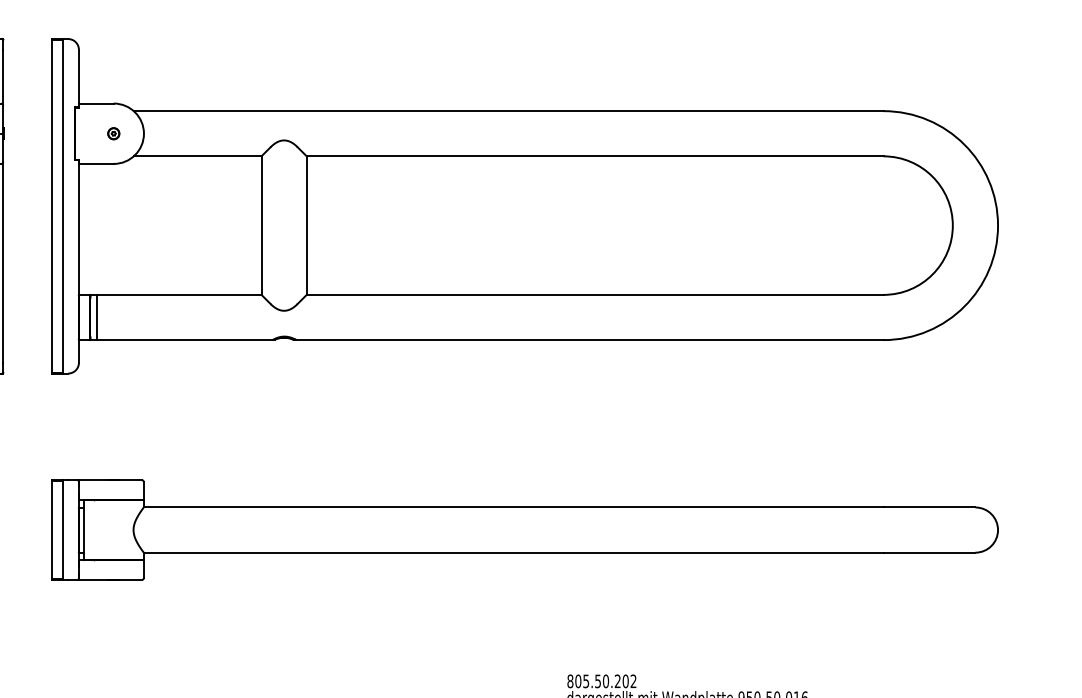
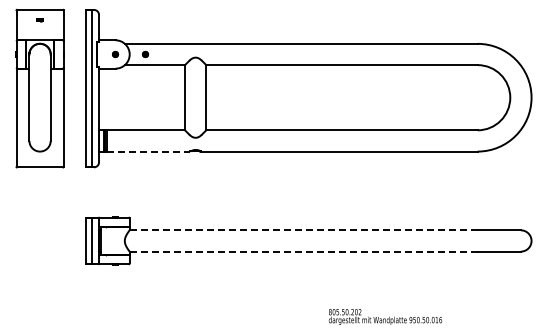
part: (177, 131) -> (145, 53), added
line: (186, 339) -> (149, 151), solid -> dashed
line: (513, 507) -> (303, 230), solid -> dashed
line: (515, 552) -> (304, 251), solid -> dashed

